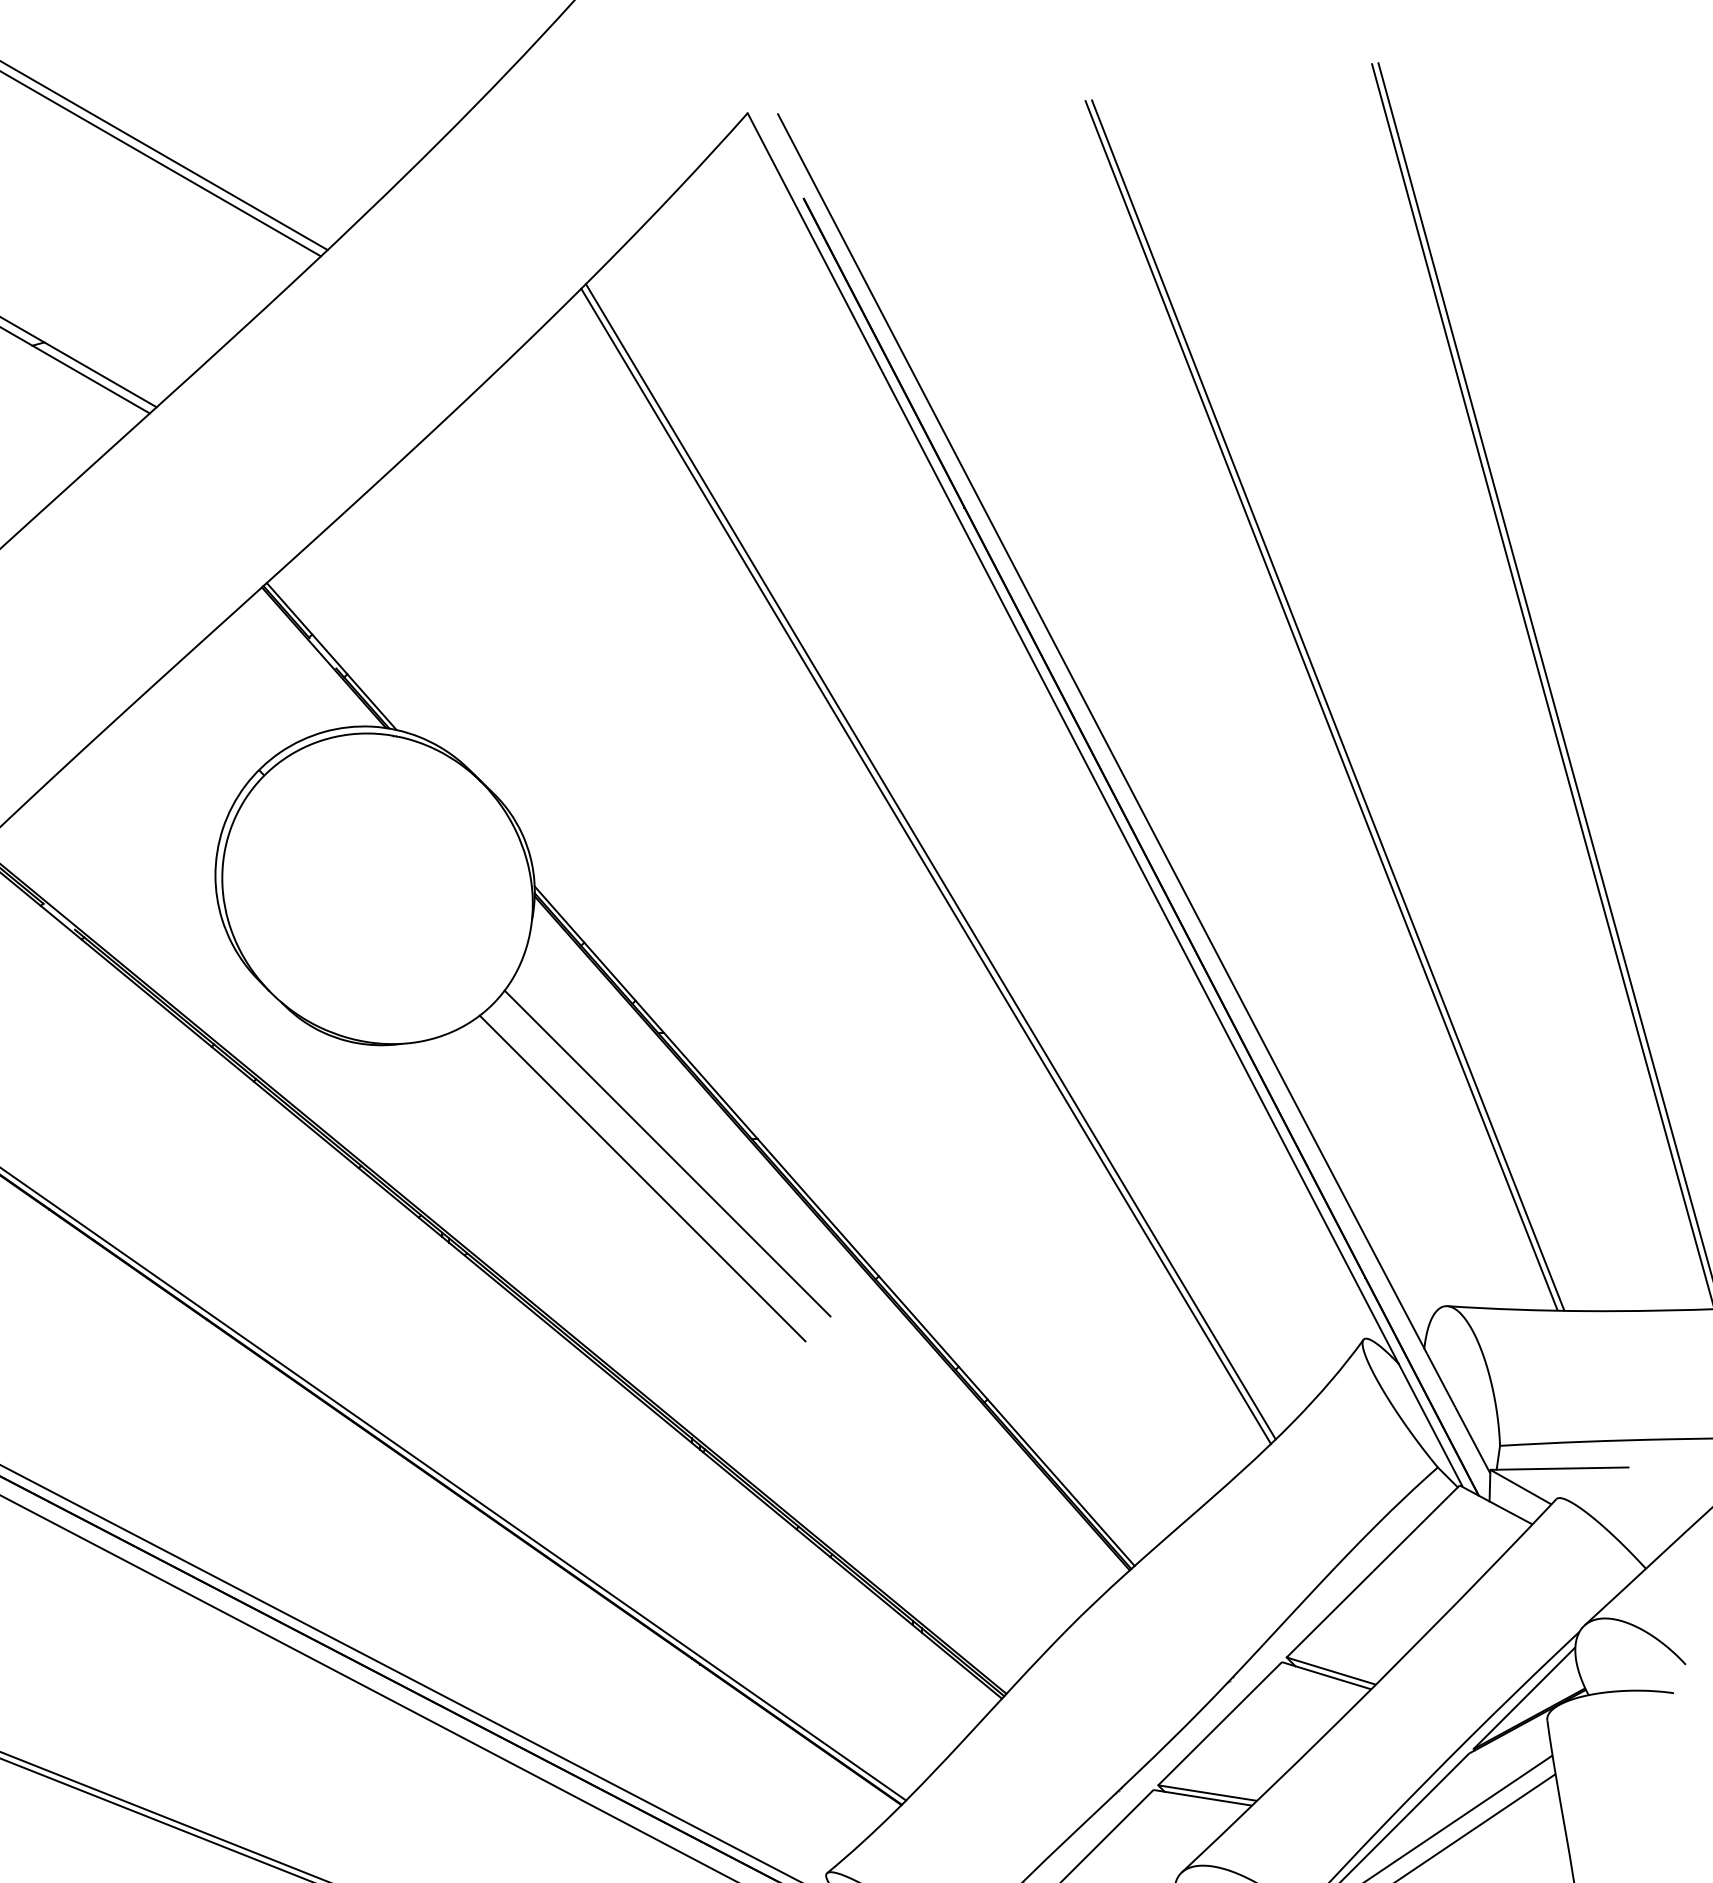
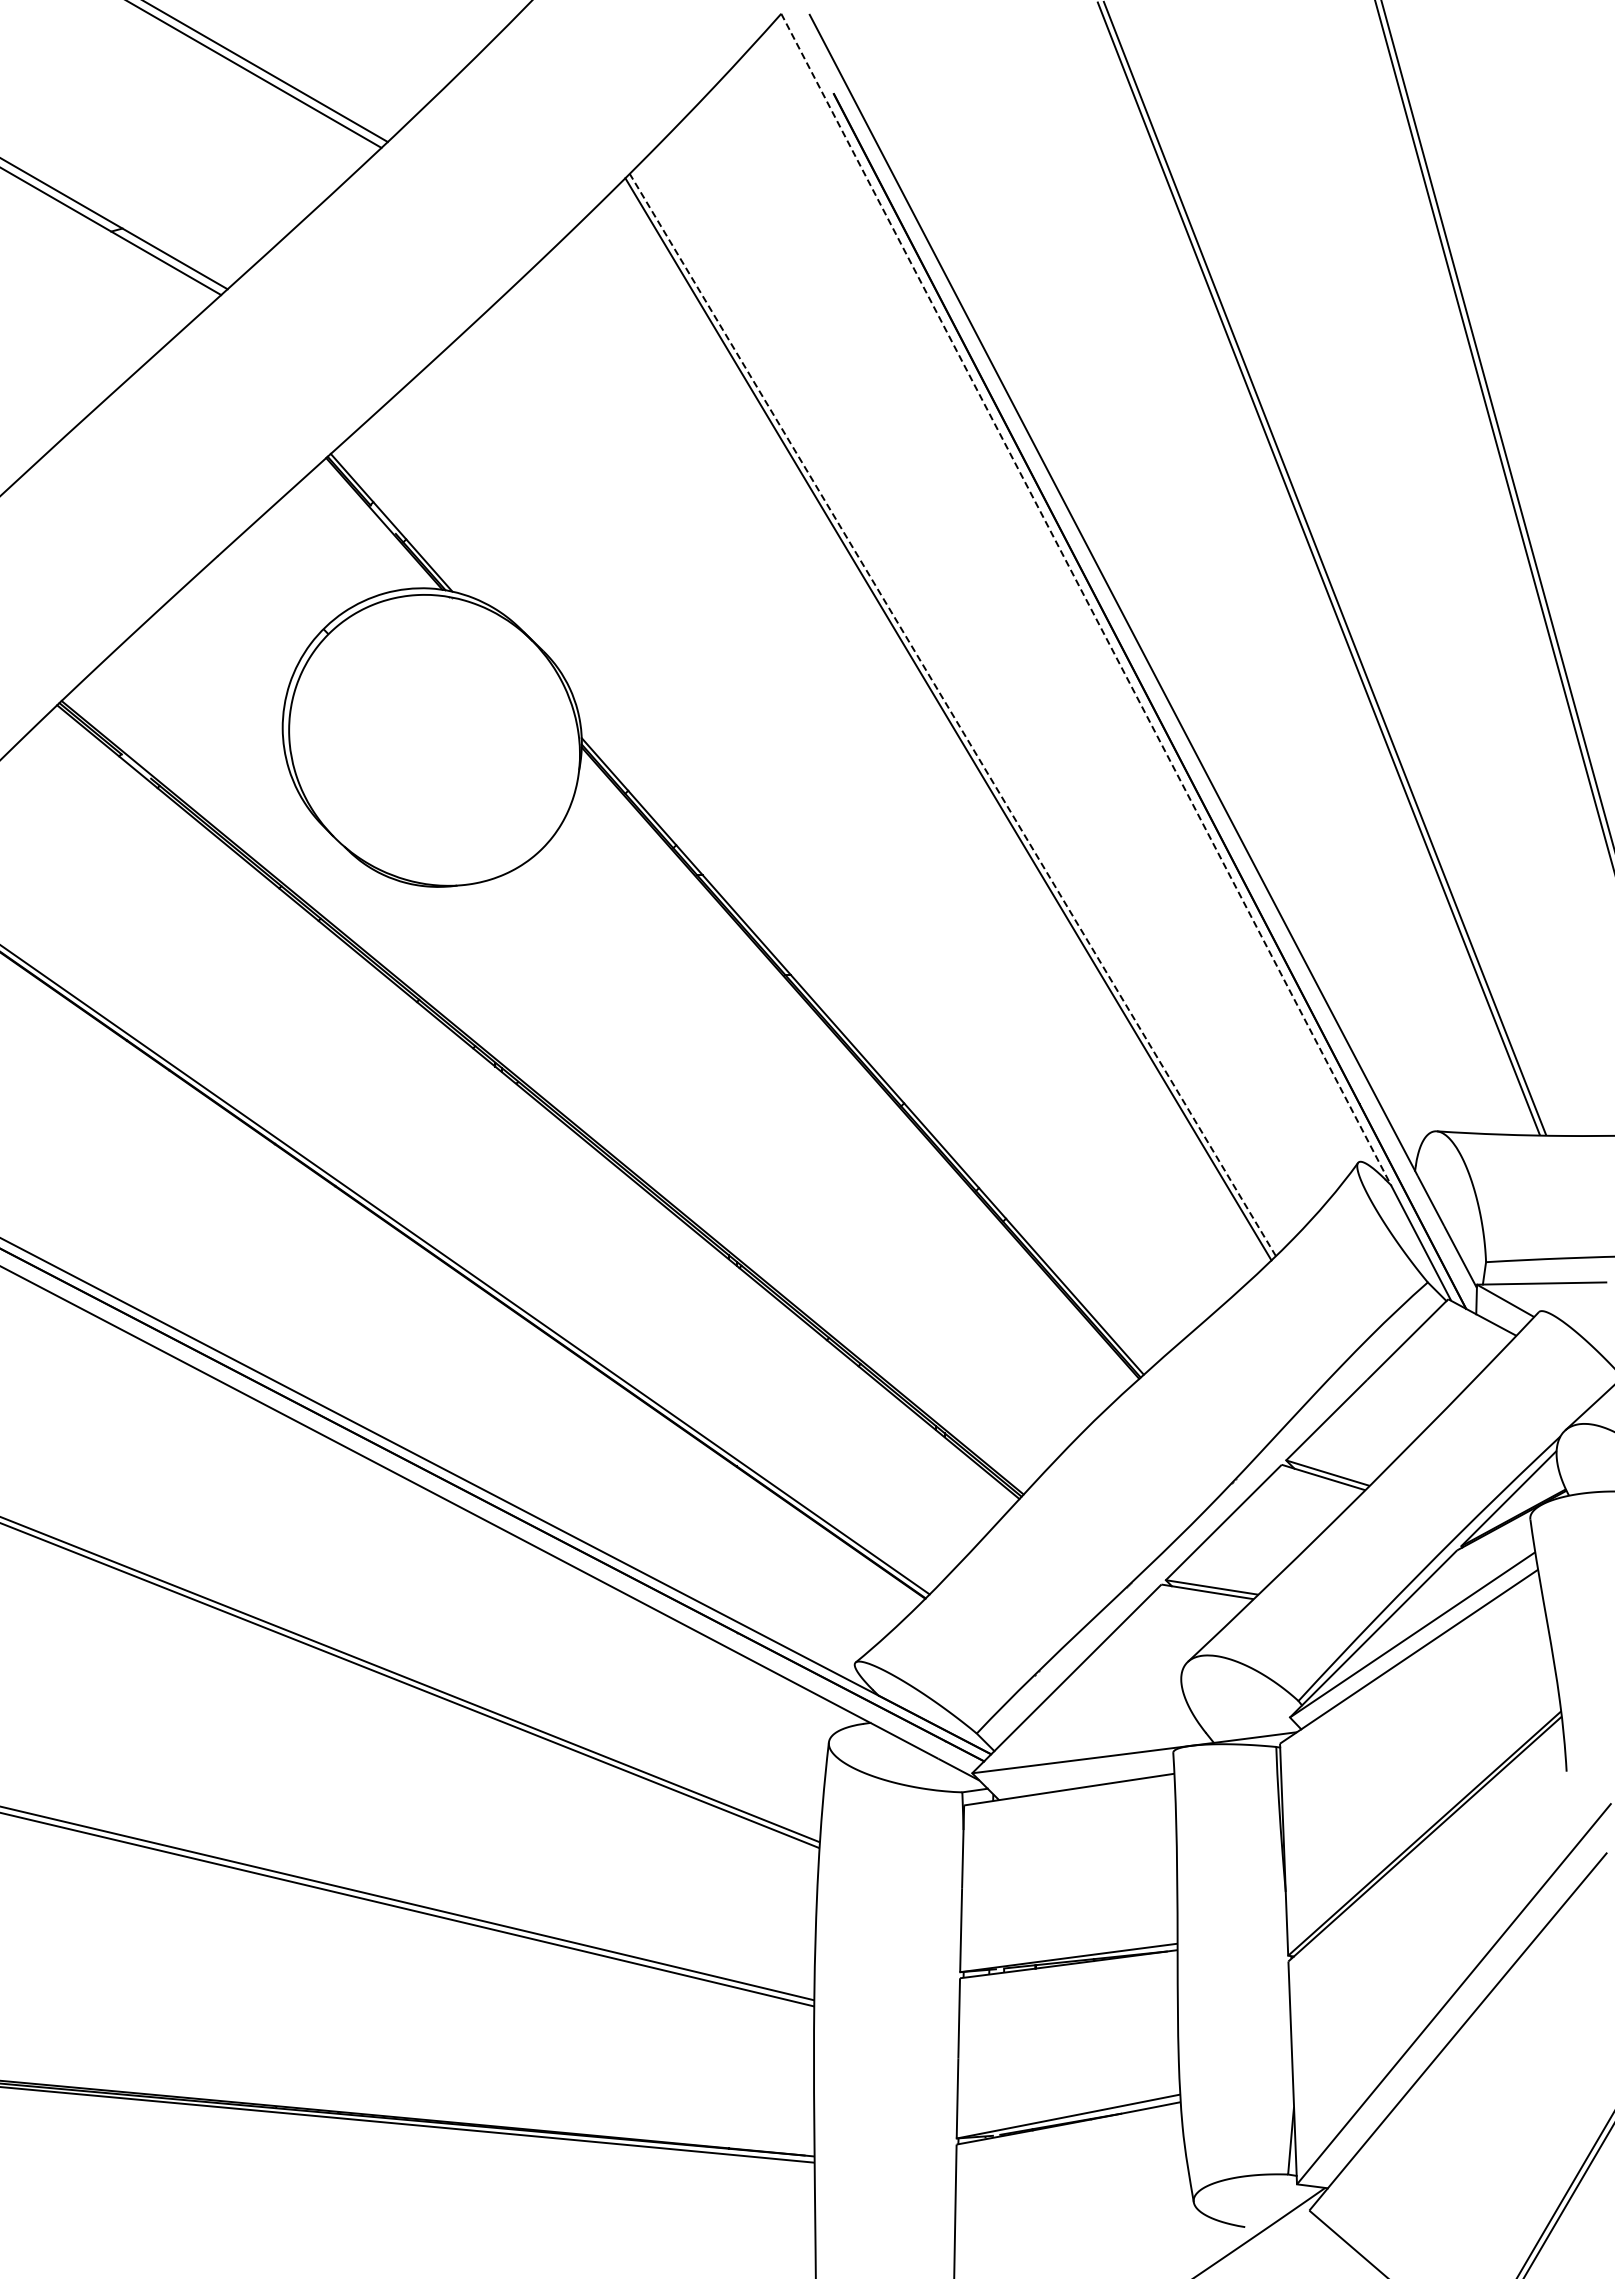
line: (1073, 738) -> (1086, 599), solid -> dashed
line: (930, 861) -> (952, 714), solid -> dashed
line: (666, 1152) -> (705, 987), removed
line: (642, 1178) -> (682, 1011), removed

